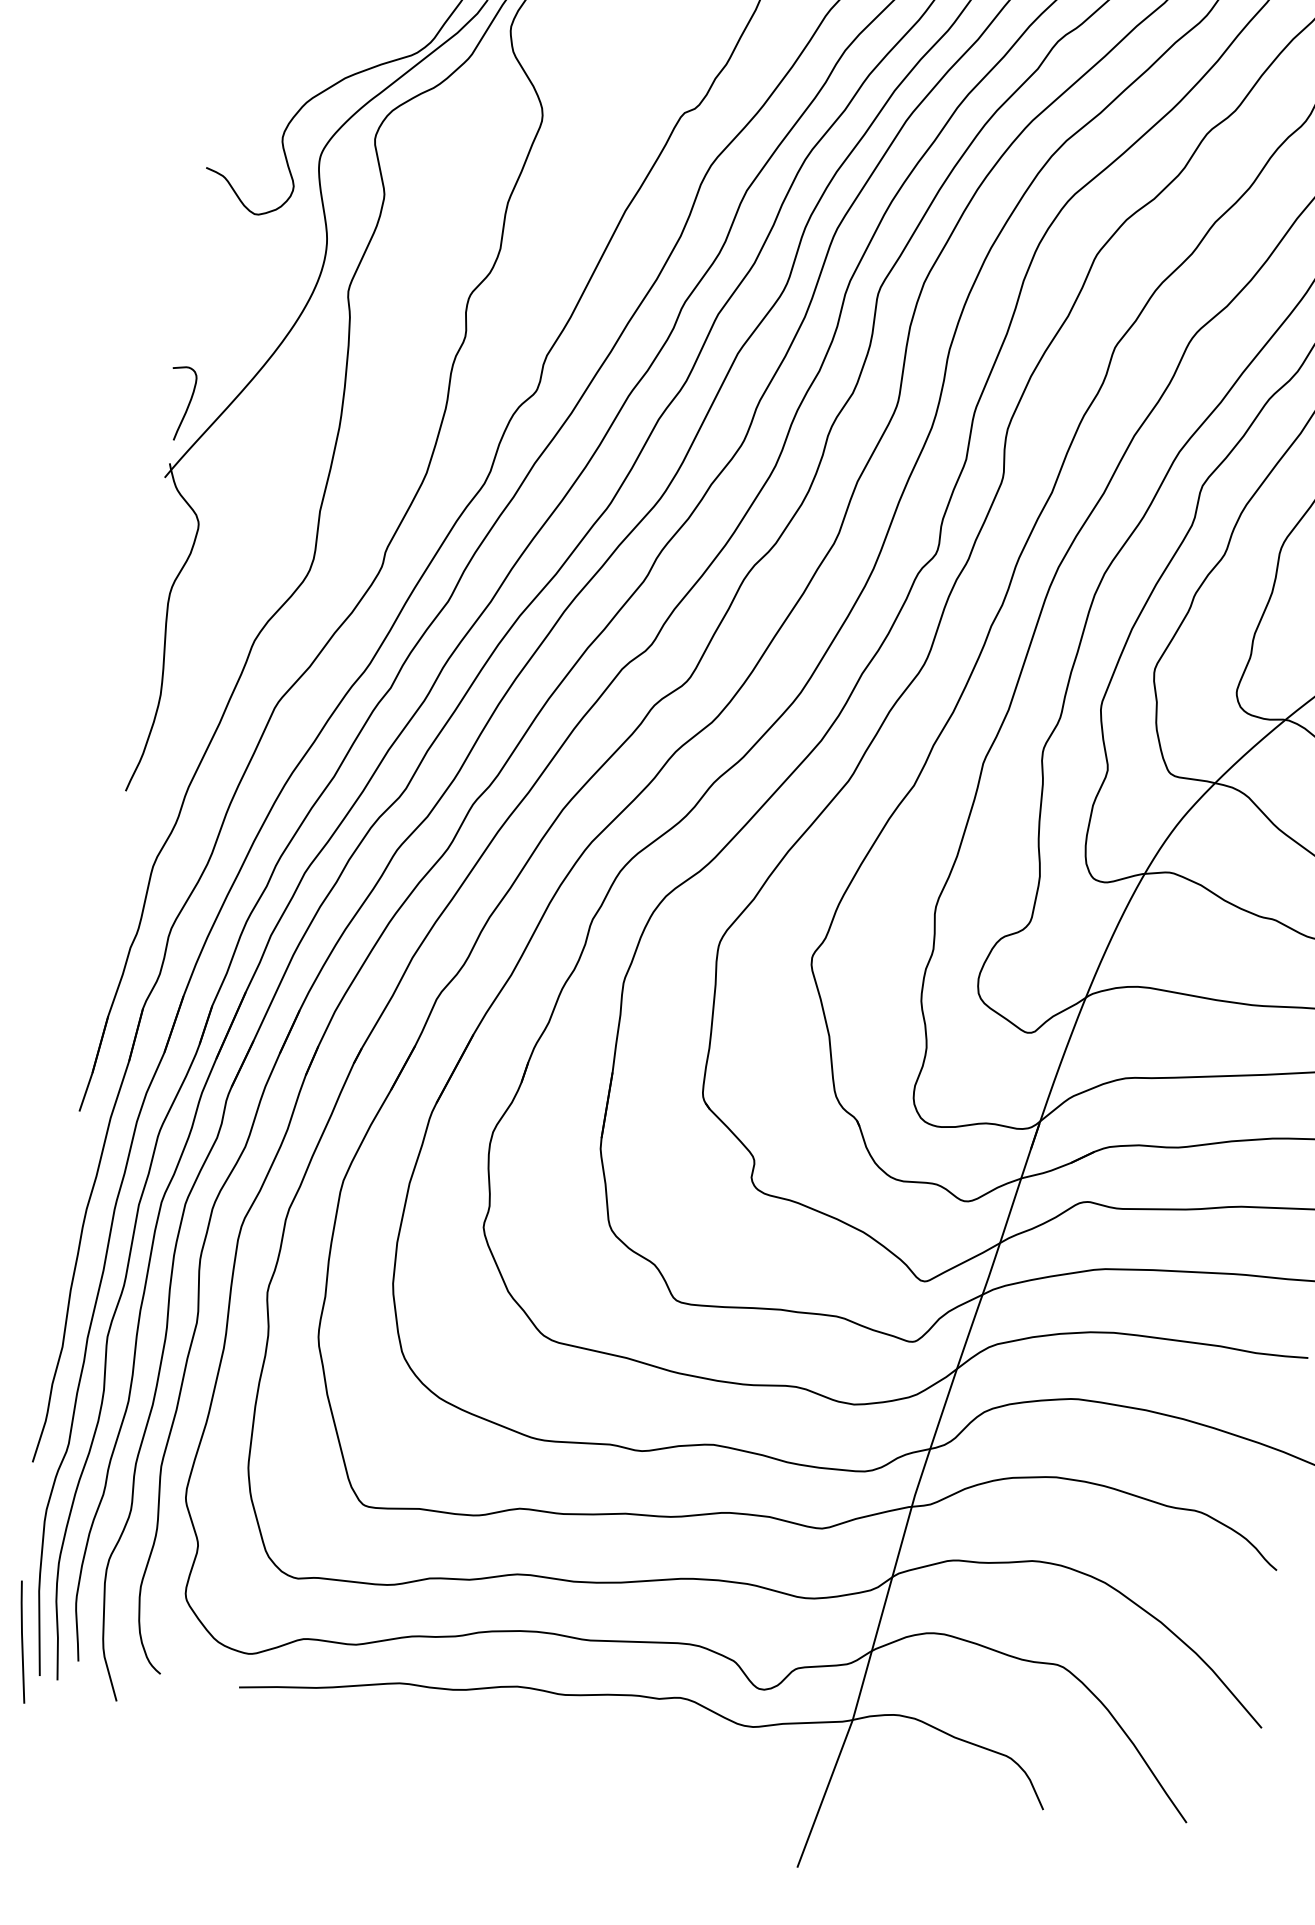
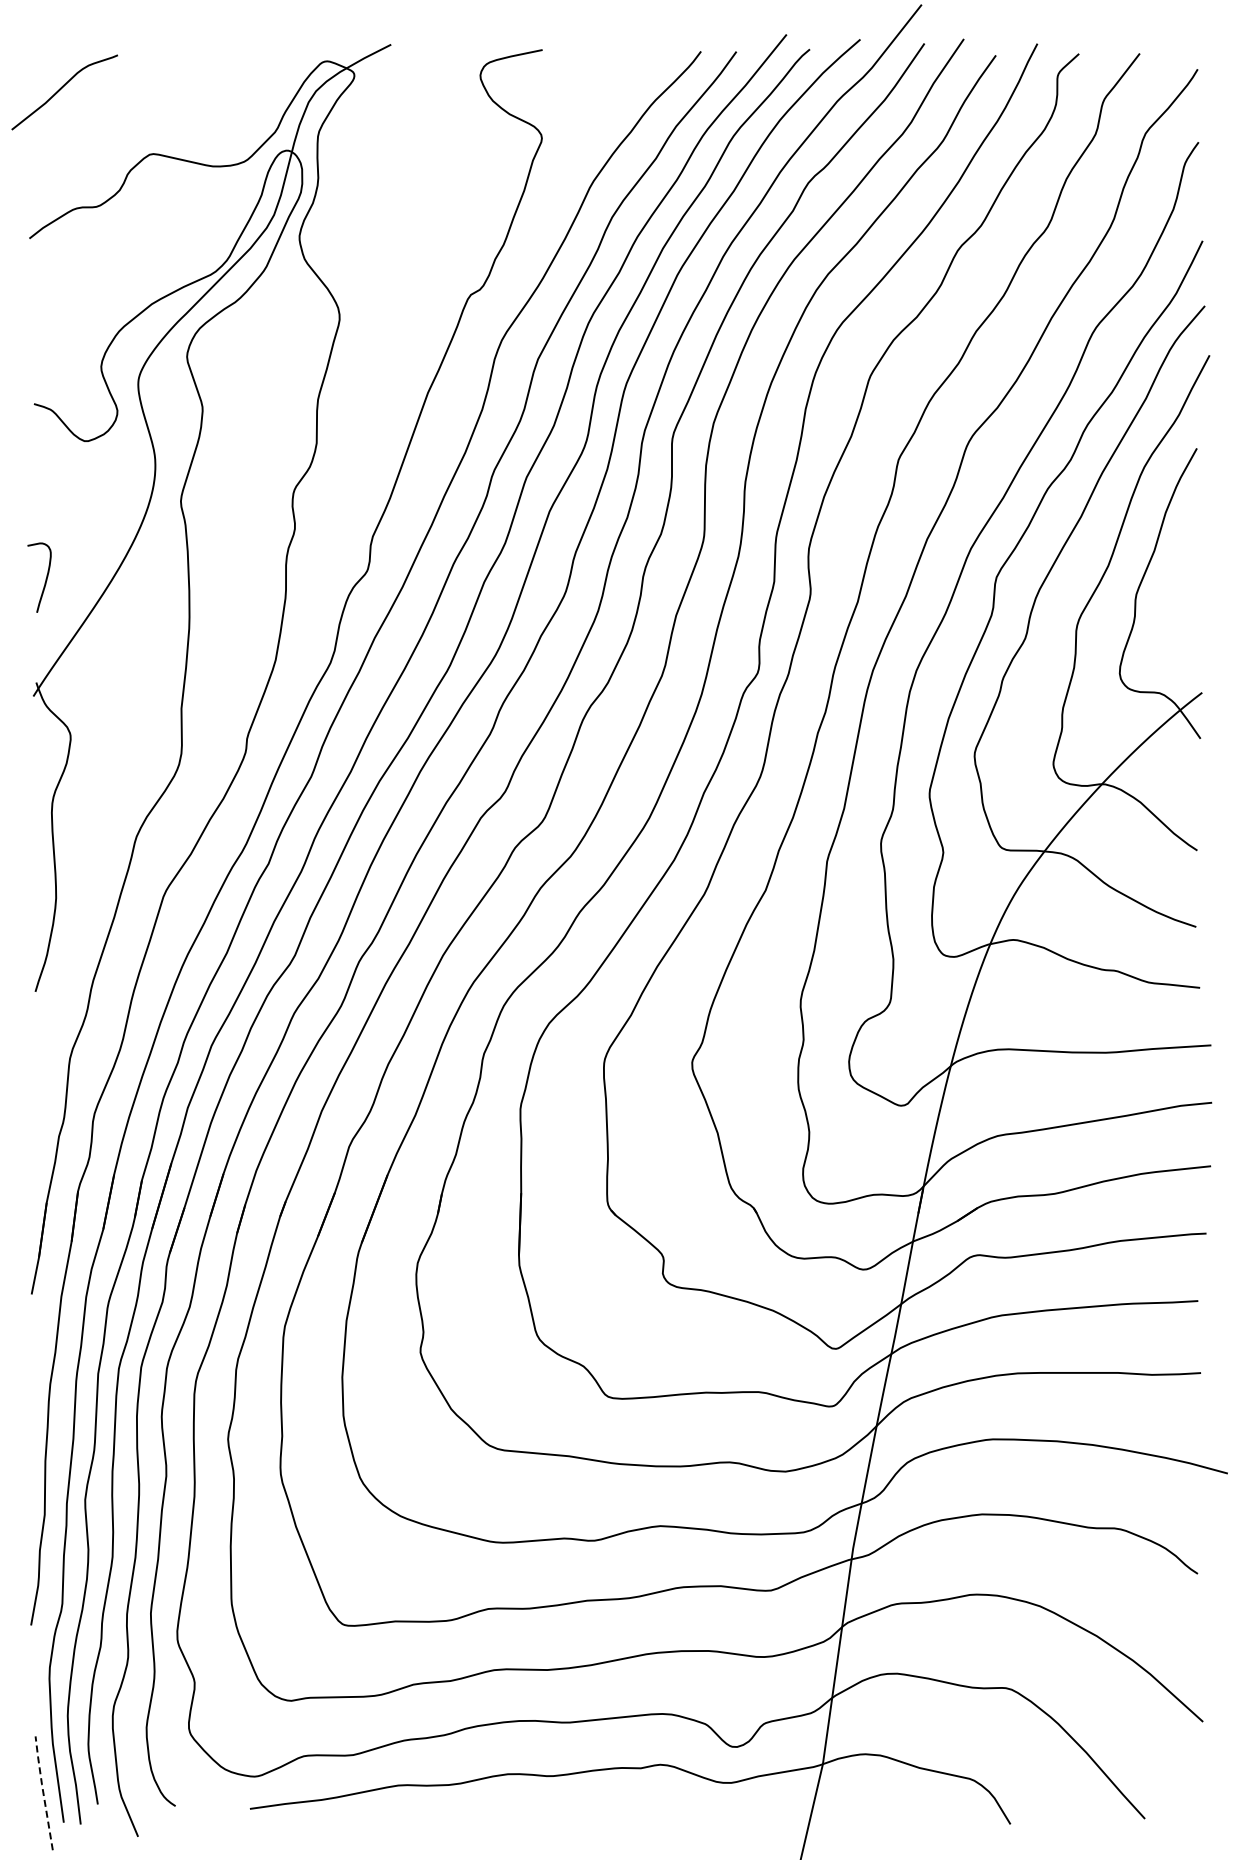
curve: (187, 405) -> (45, 578), moved
line: (22, 1640) -> (43, 1791), solid -> dashed

